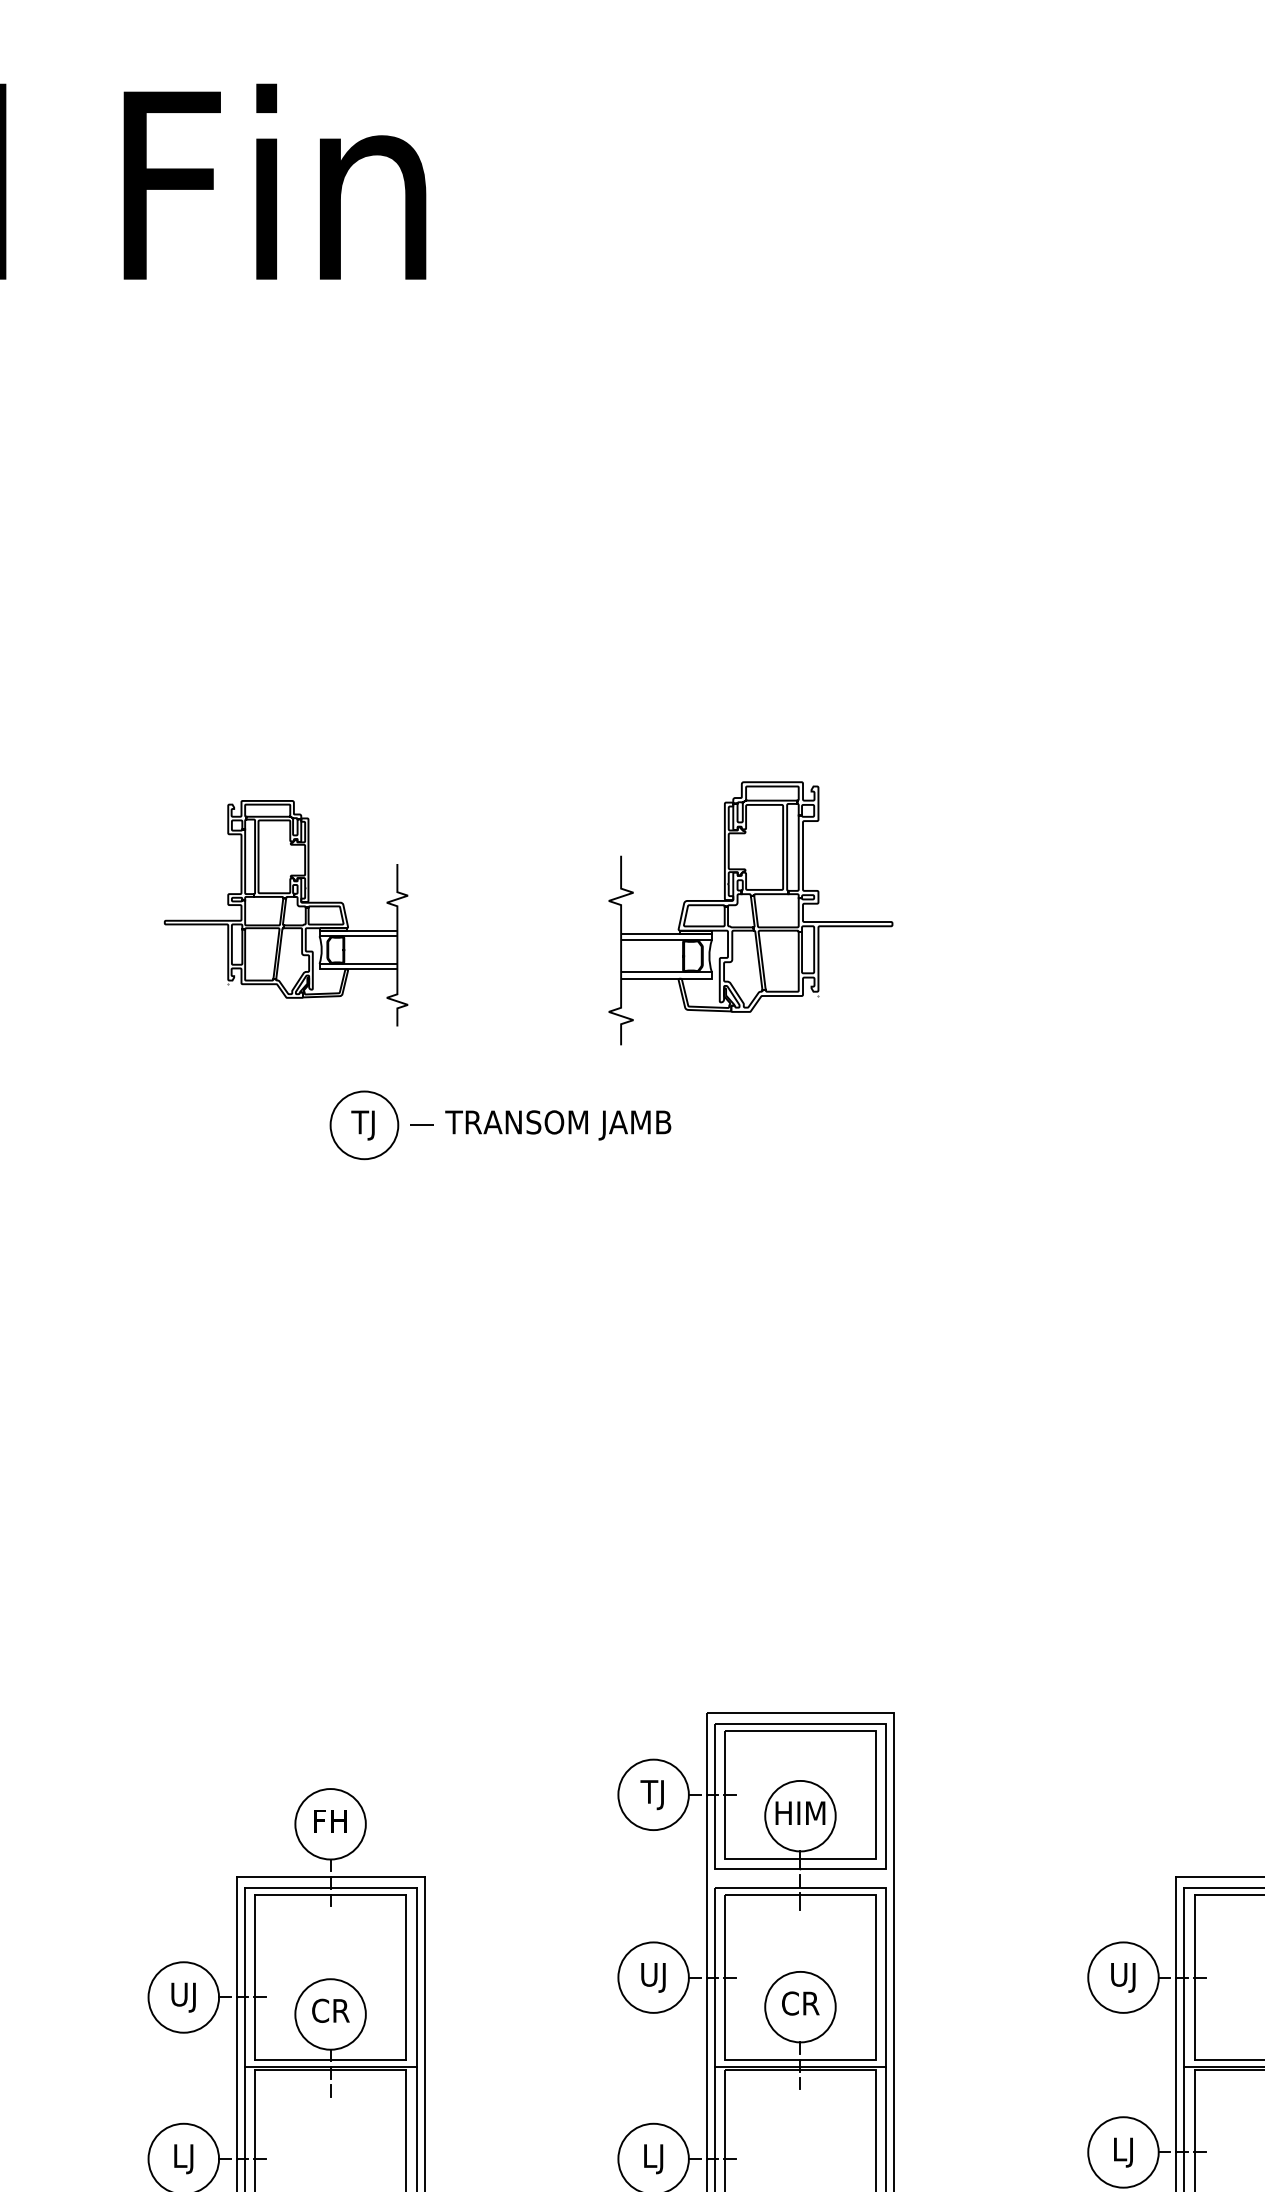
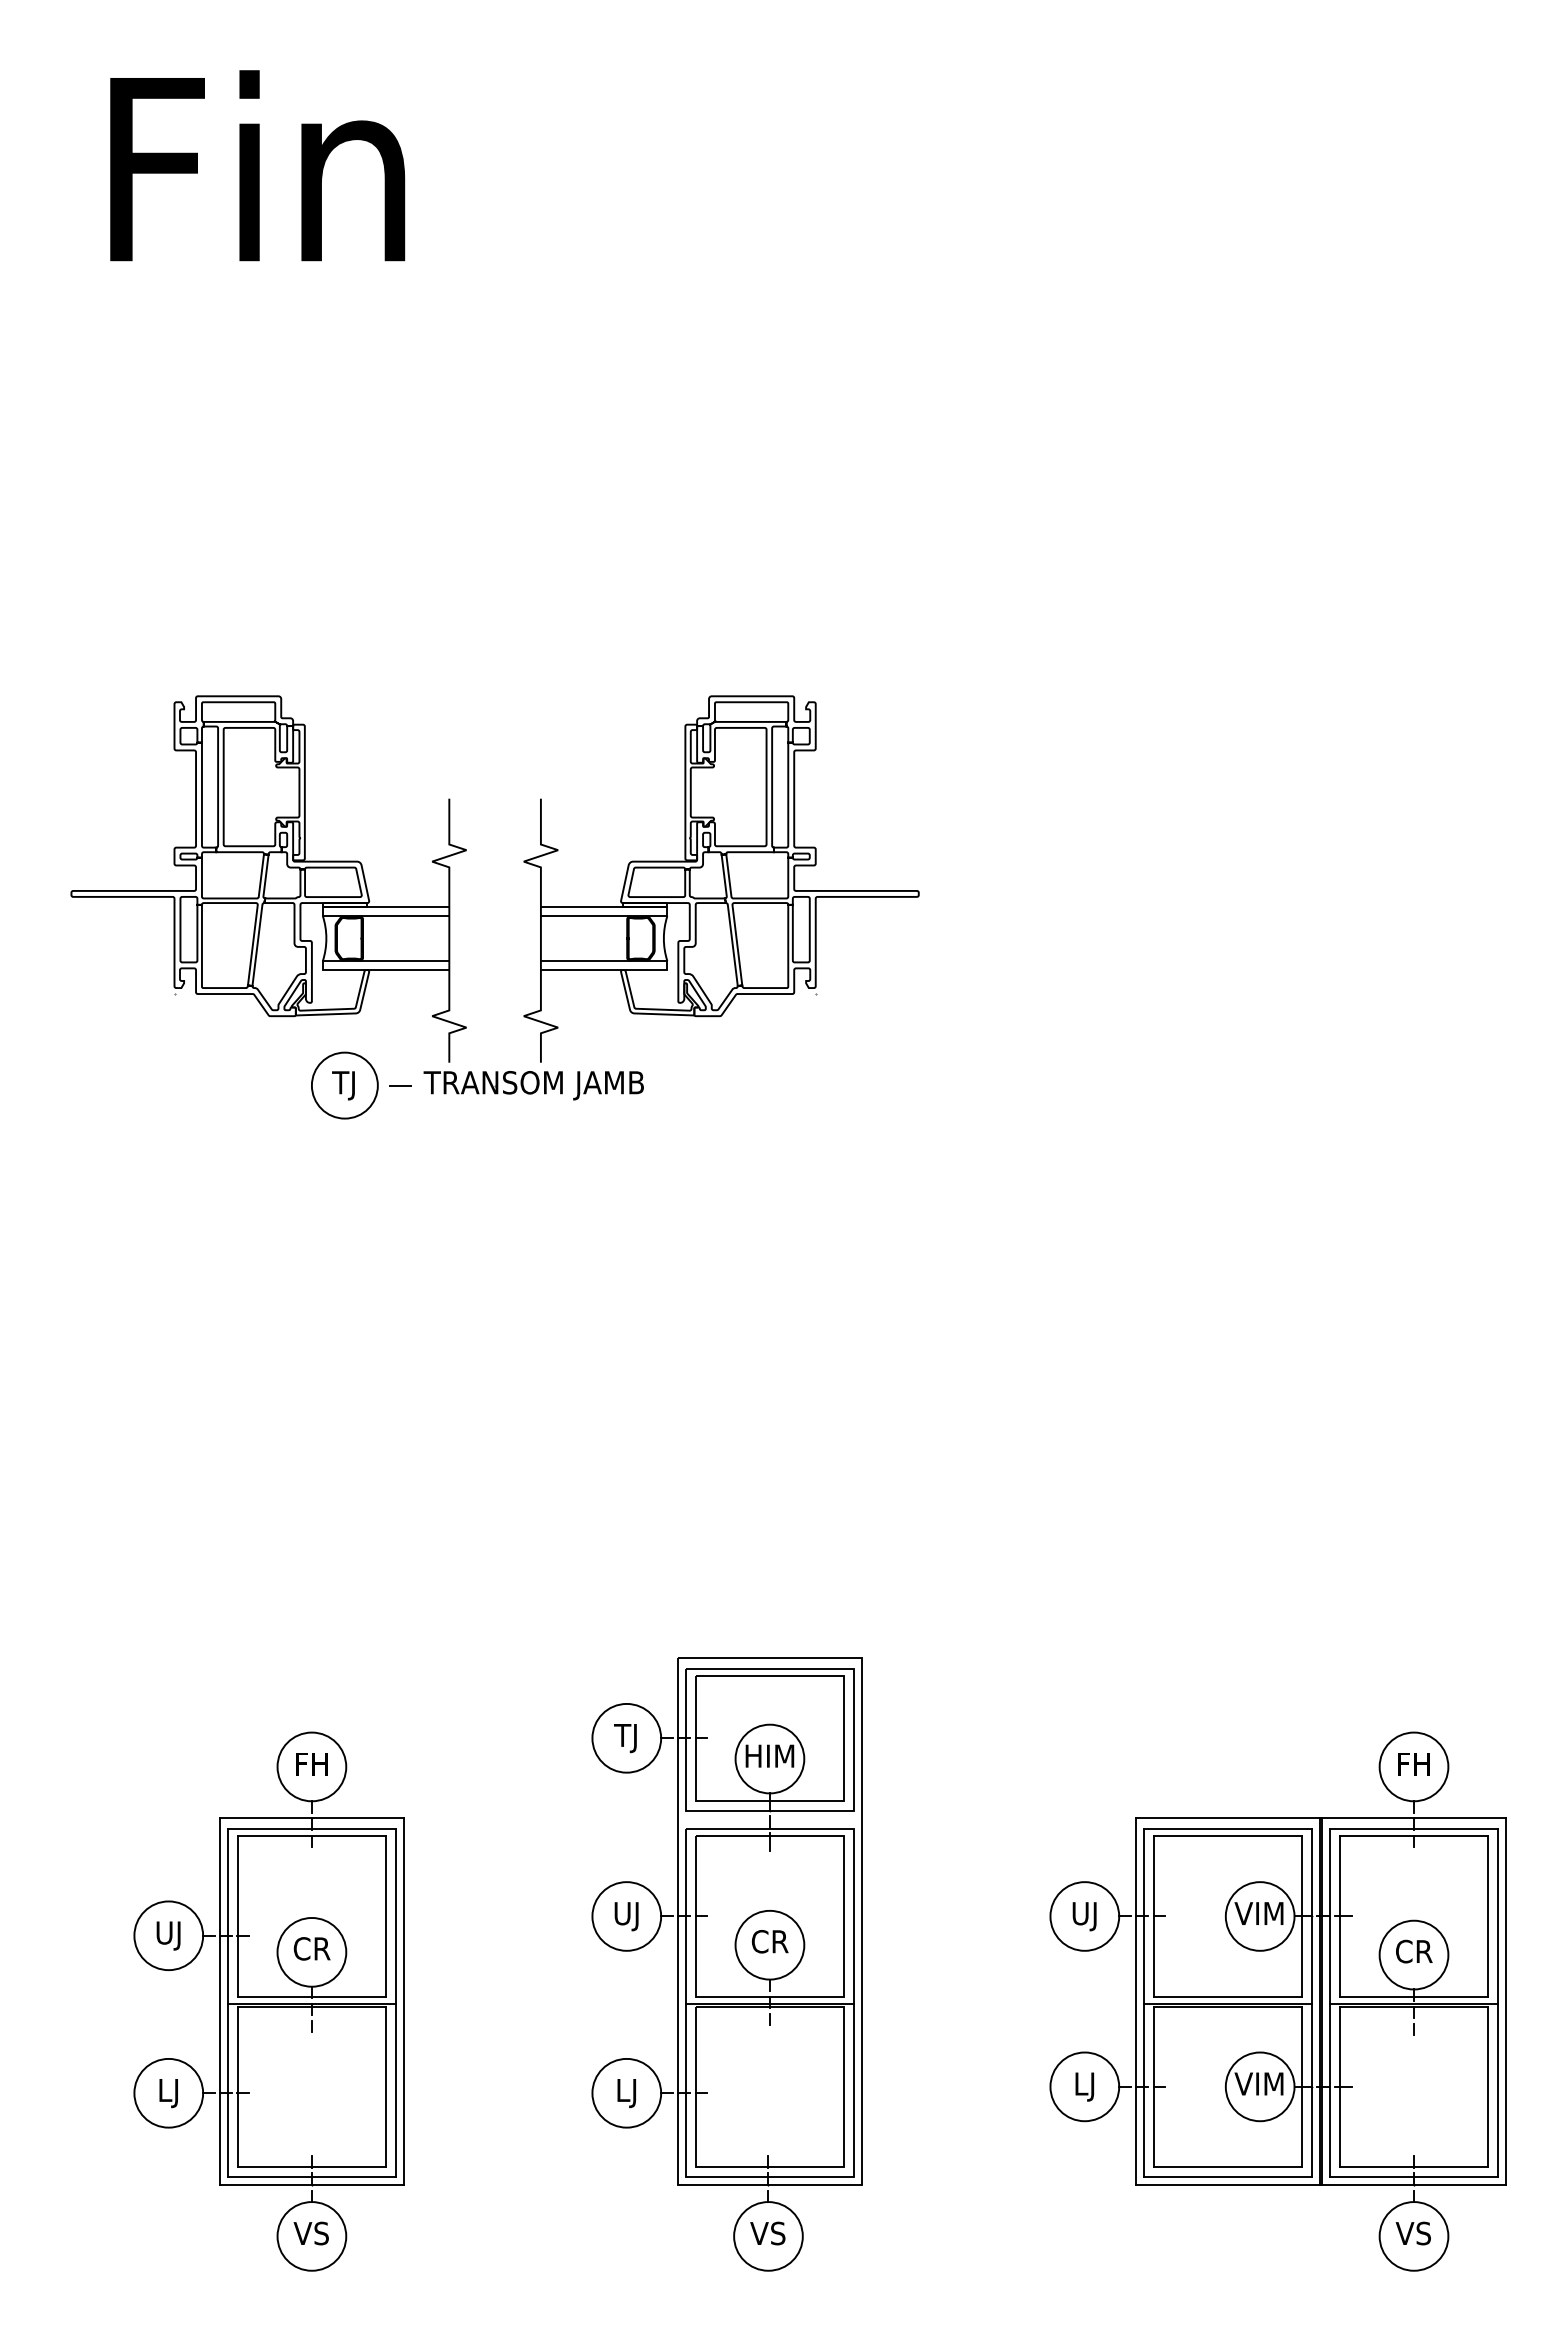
part: (286, 912) -> (268, 878), size x1.67
part: (750, 912) -> (721, 878), size x1.43

